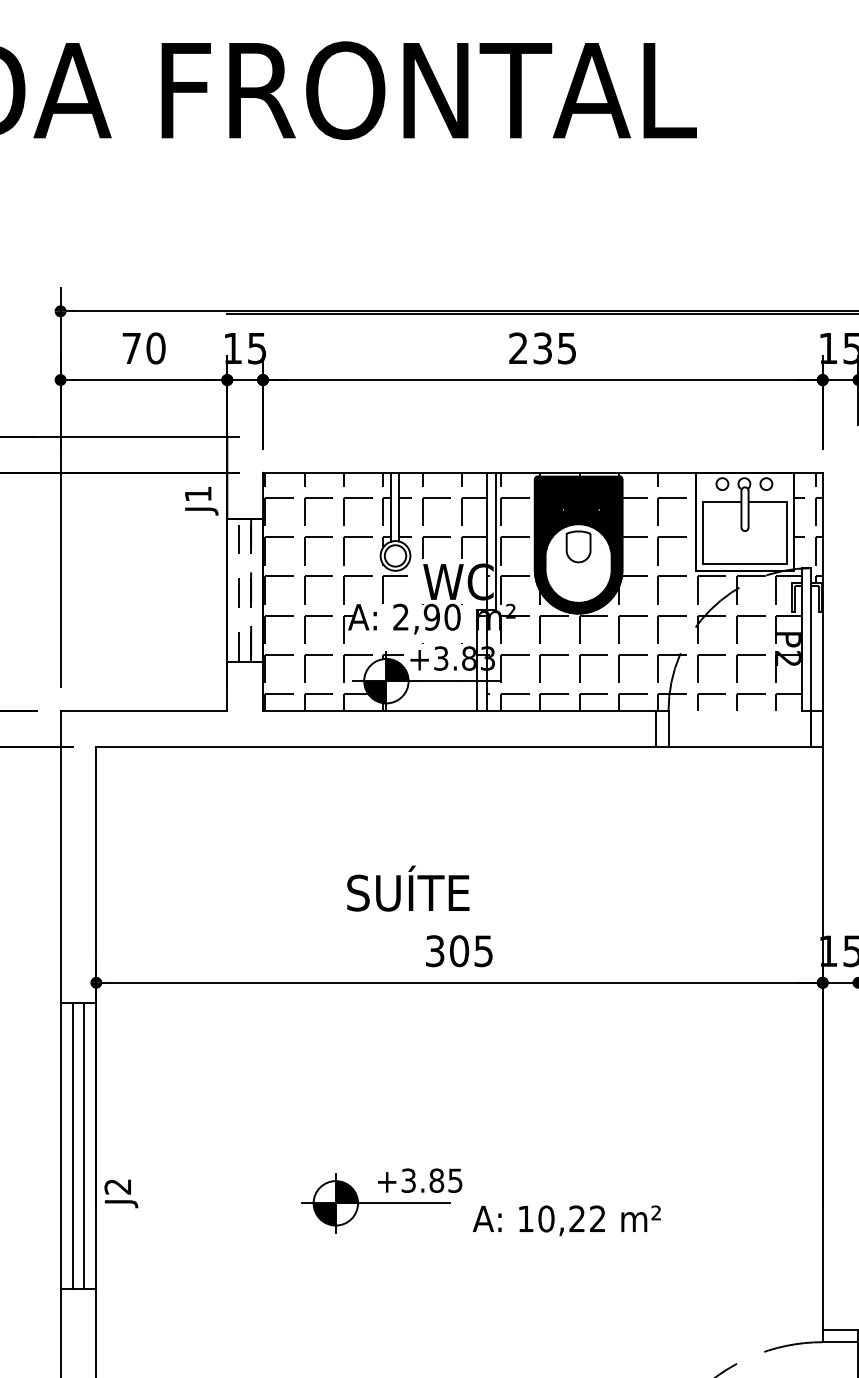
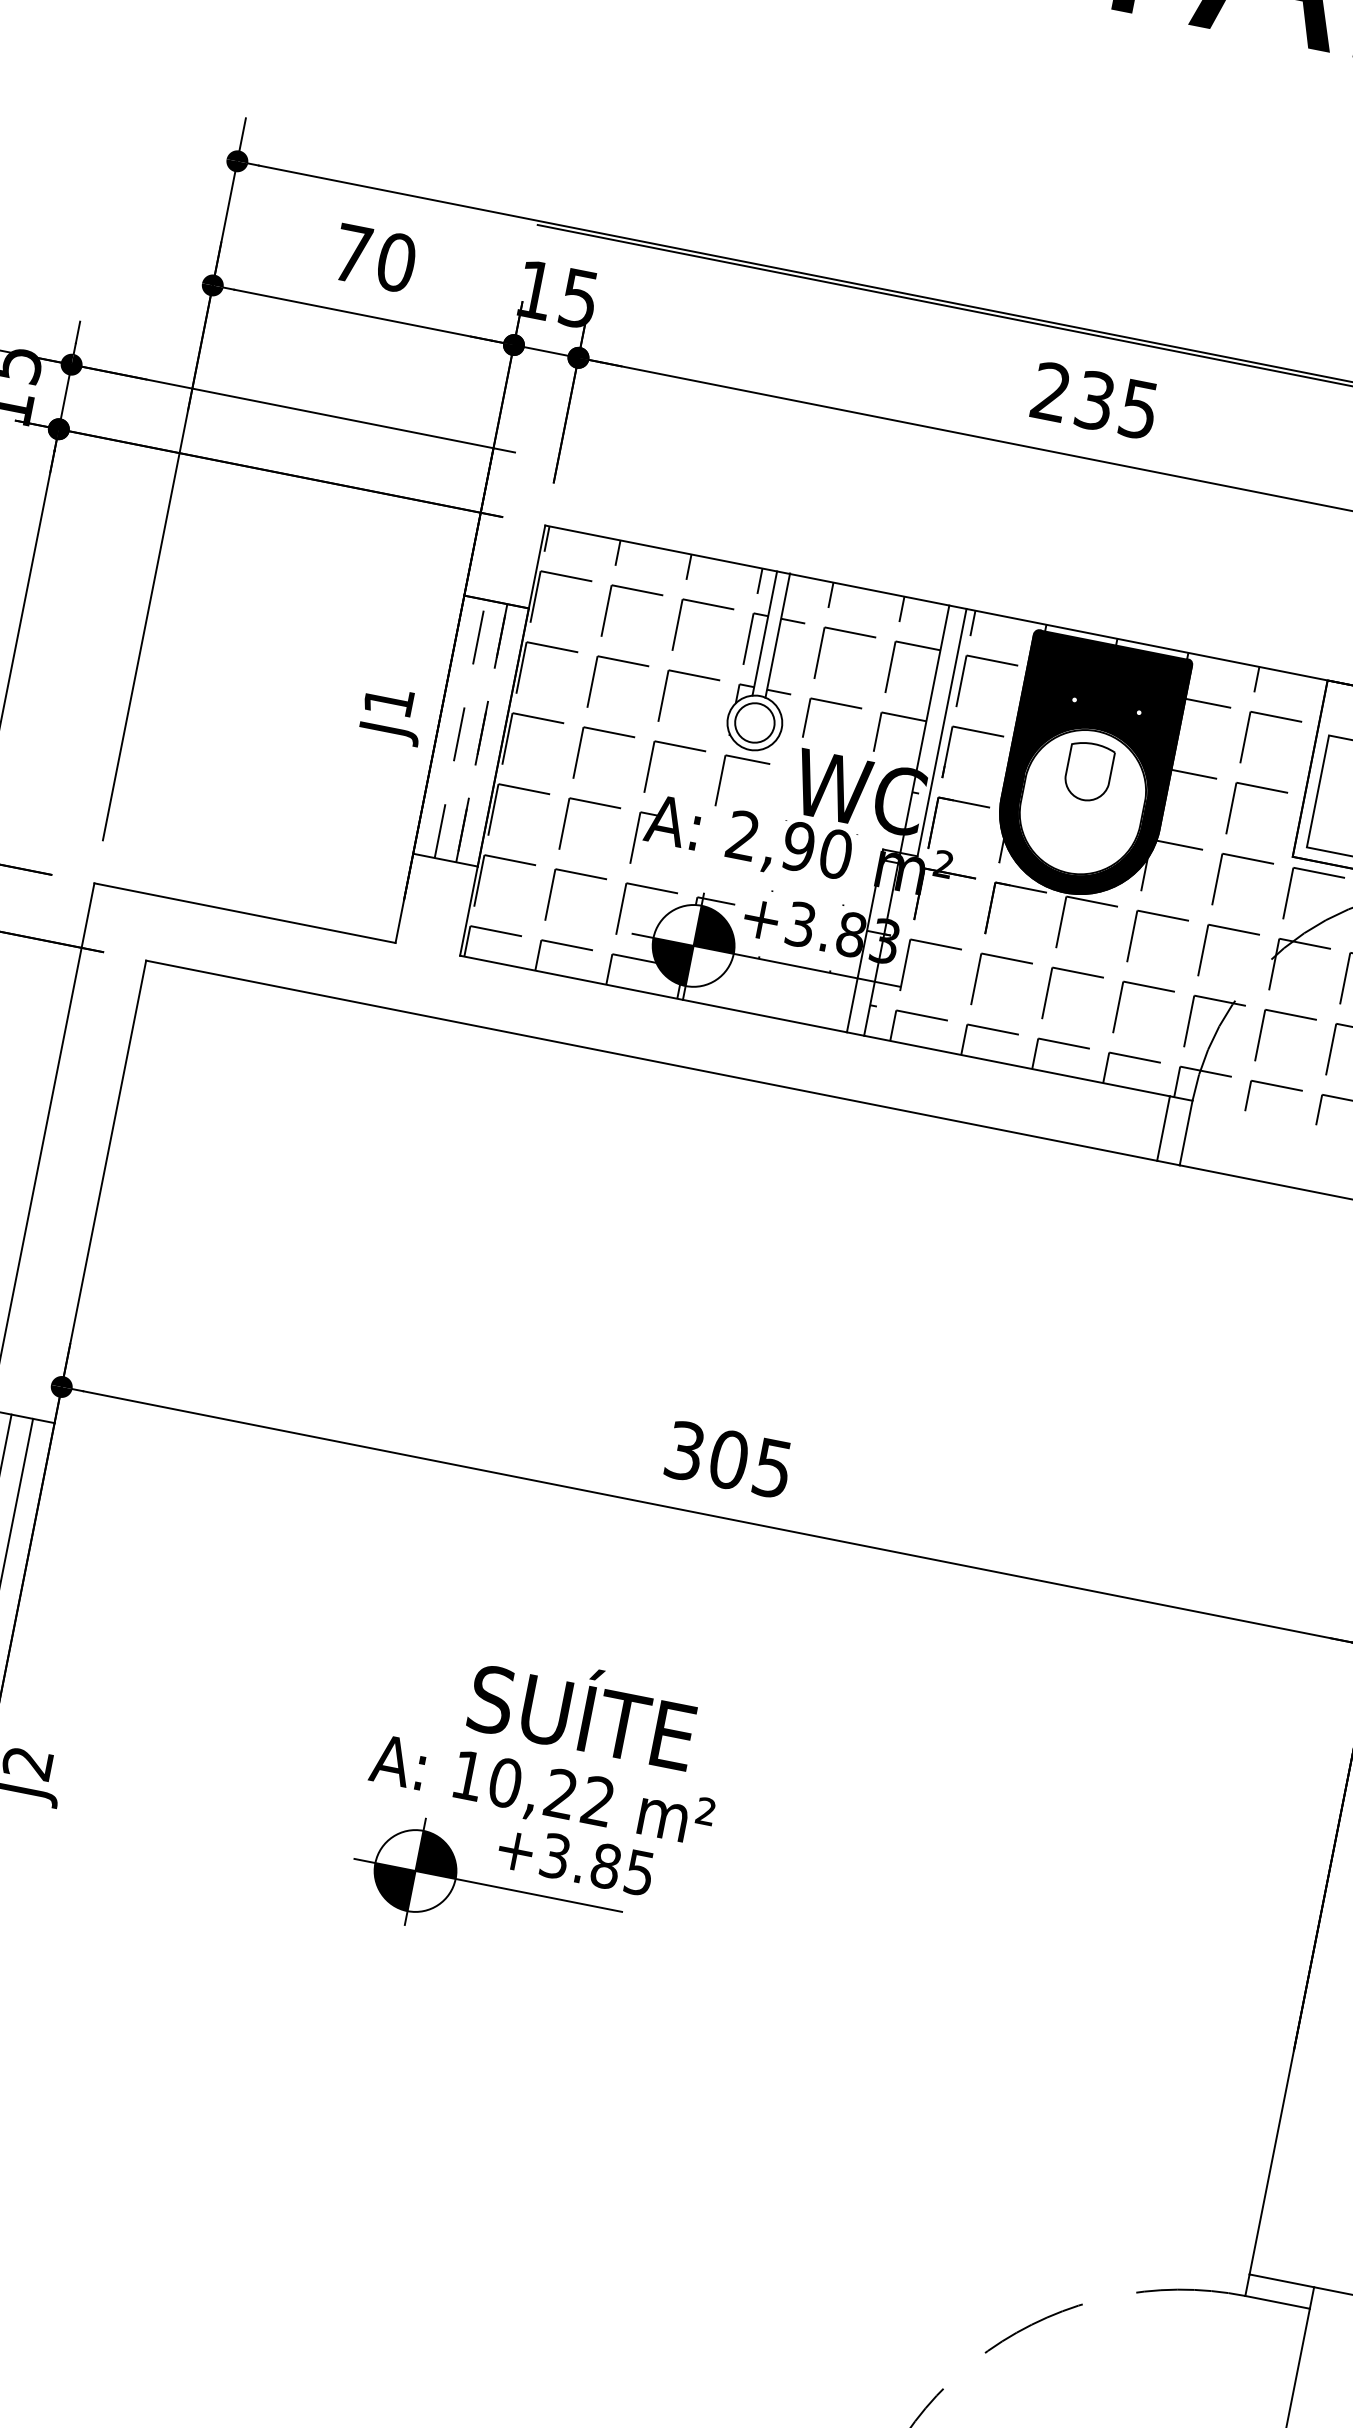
text: (201, 500) -> (392, 714), moved
text: (408, 888) -> (583, 1709), moved
text: (566, 1220) -> (541, 1792), moved

